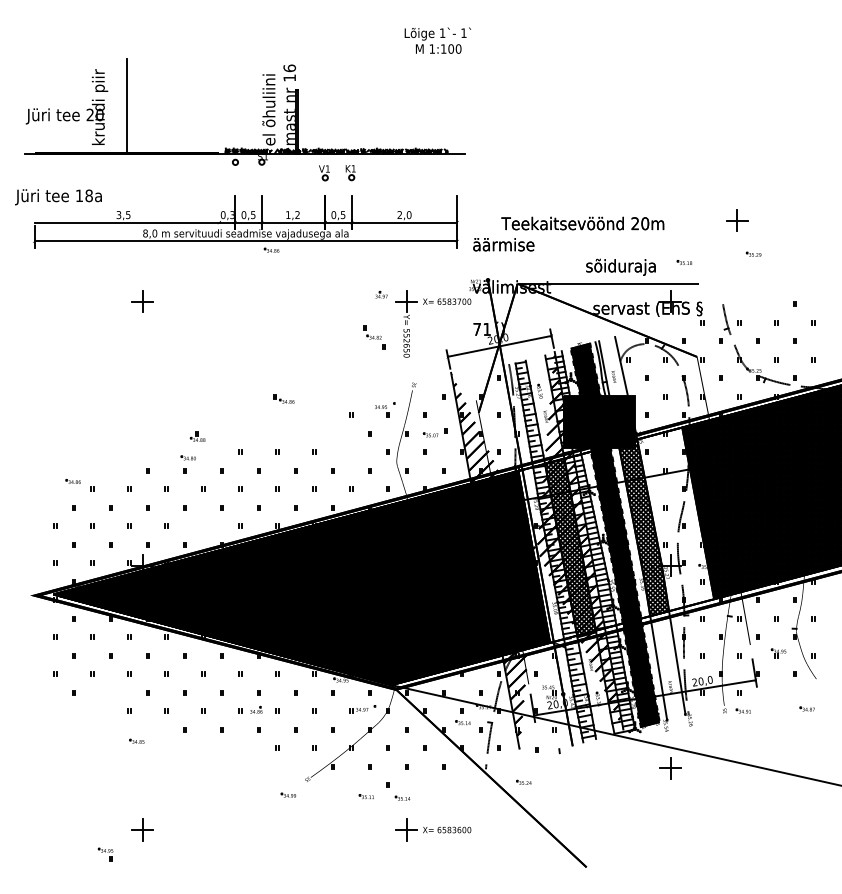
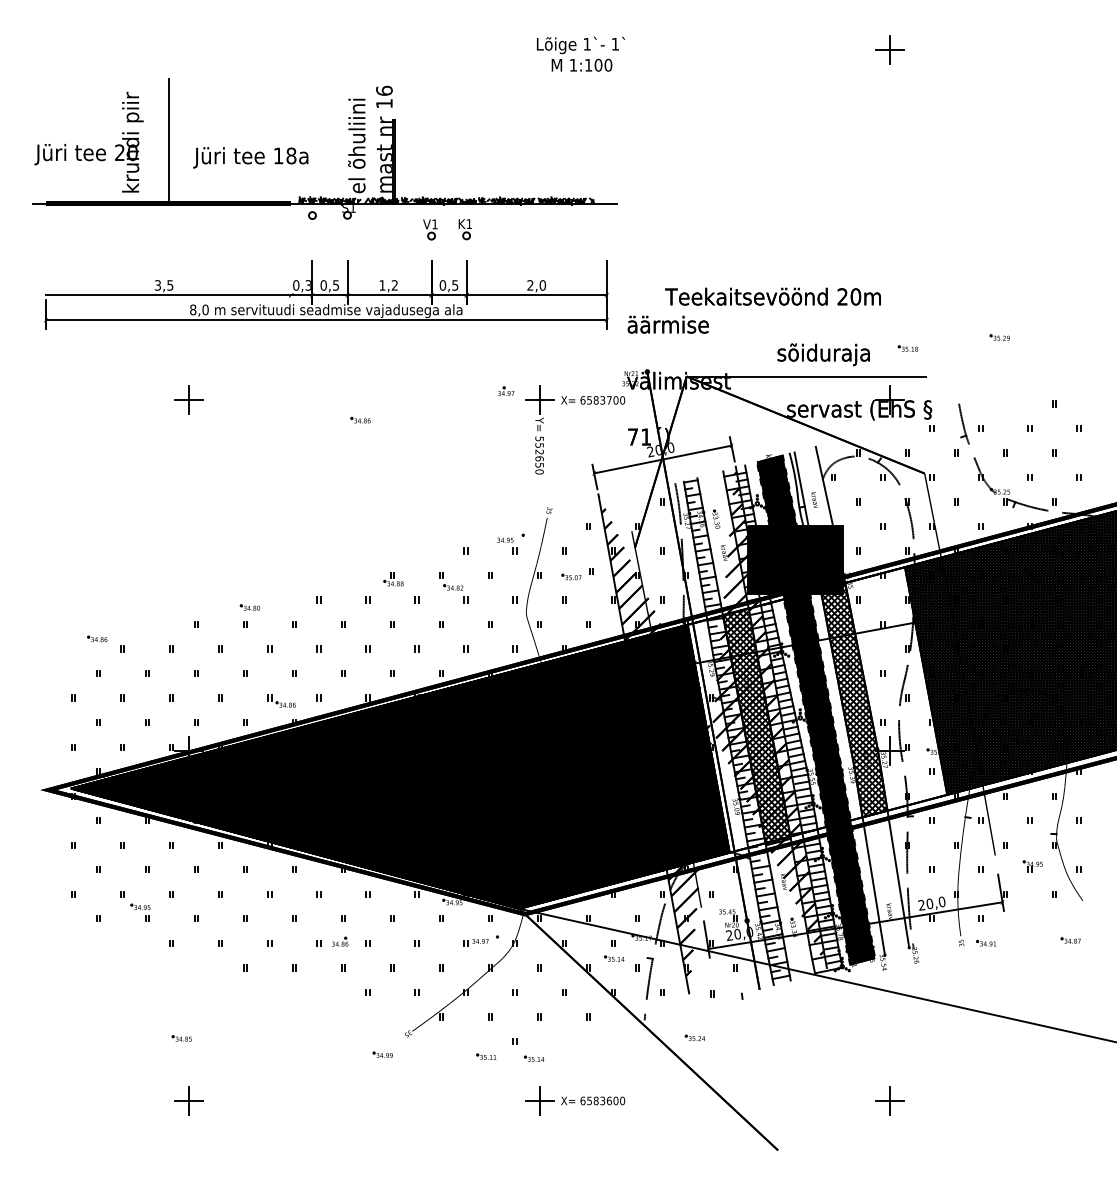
text: (58, 197) -> (250, 157), moved
part: (736, 220) -> (889, 49), moved
part: (271, 249) -> (360, 419), moved
part: (374, 337) -> (453, 587), moved
part: (283, 398) -> (281, 700), moved
part: (197, 436) -> (393, 579), moved
part: (136, 741) -> (181, 1038), moved
part: (670, 767) -> (889, 1100), moved
part: (105, 854) -> (140, 912), moved

